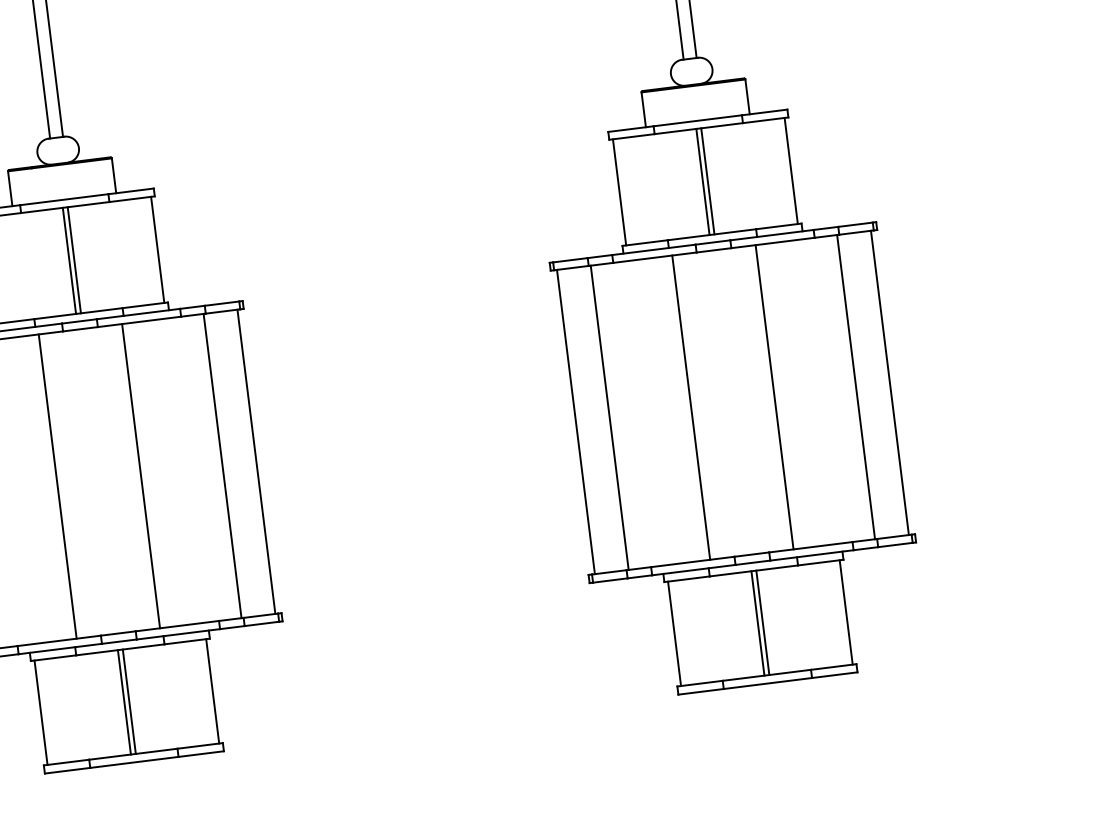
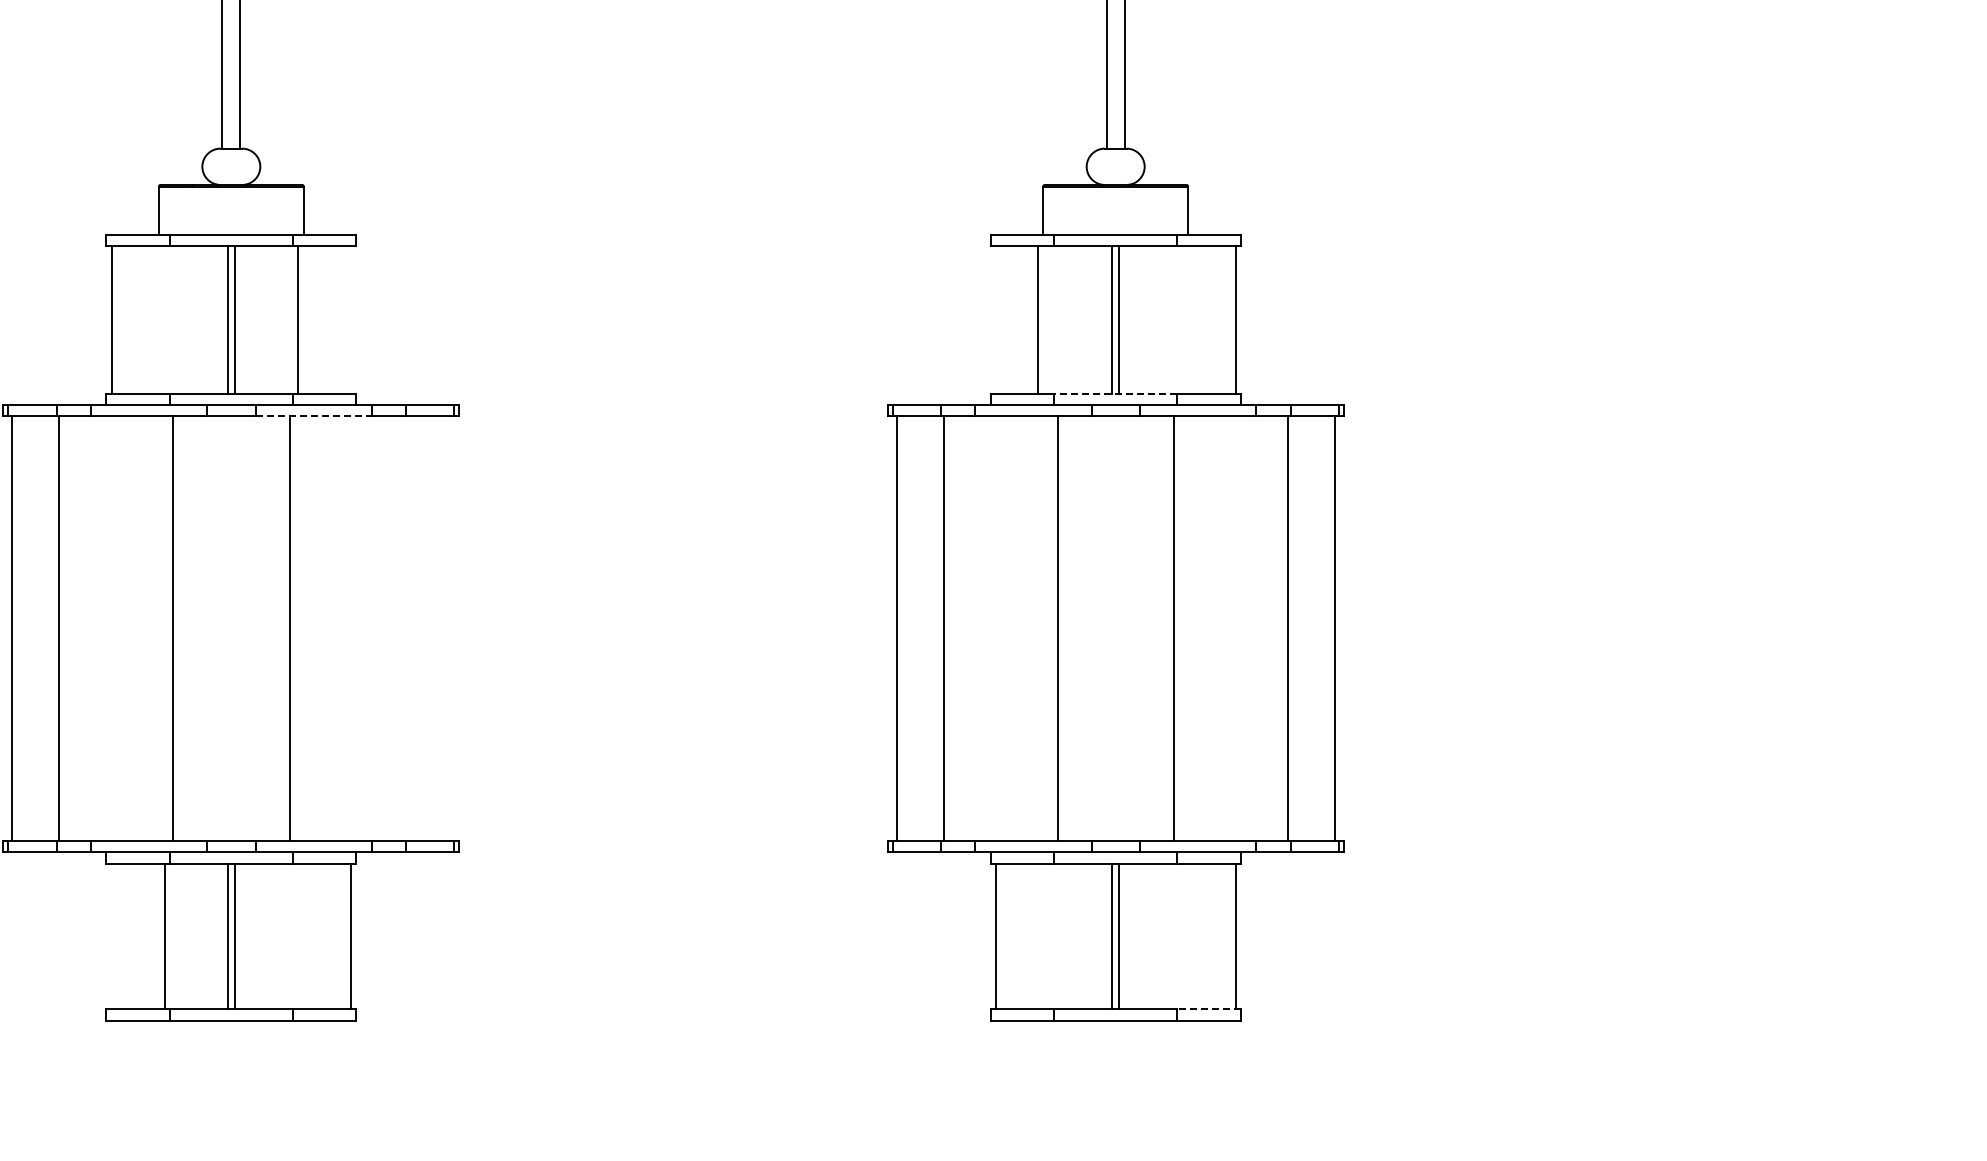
line: (619, 192) -> (1037, 320), moved
line: (711, 234) -> (1115, 394), solid -> dashed
line: (157, 250) -> (298, 320), moved
line: (140, 322) -> (314, 416), solid -> dashed
line: (256, 461) -> (450, 628), removed
line: (222, 466) -> (403, 628), removed
line: (834, 667) -> (1209, 1009), solid -> dashed
line: (41, 712) -> (164, 936), moved

